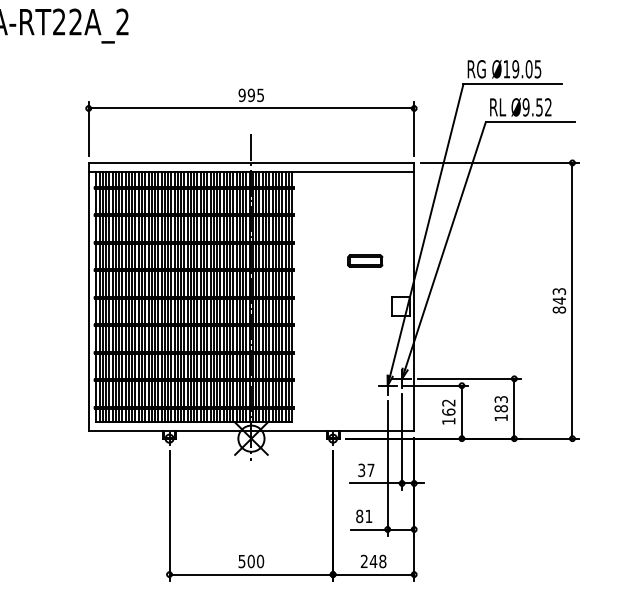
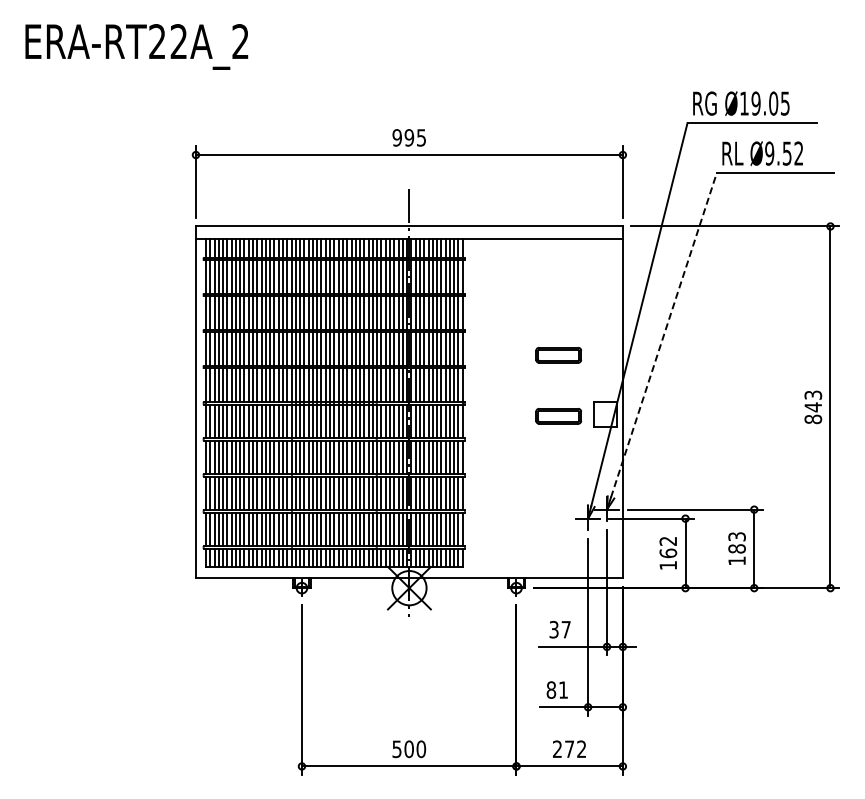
line: (445, 246) -> (663, 335), solid -> dashed
part: (365, 307) -> (558, 416), added
text: (378, 561) -> (575, 749), 248 -> 272

